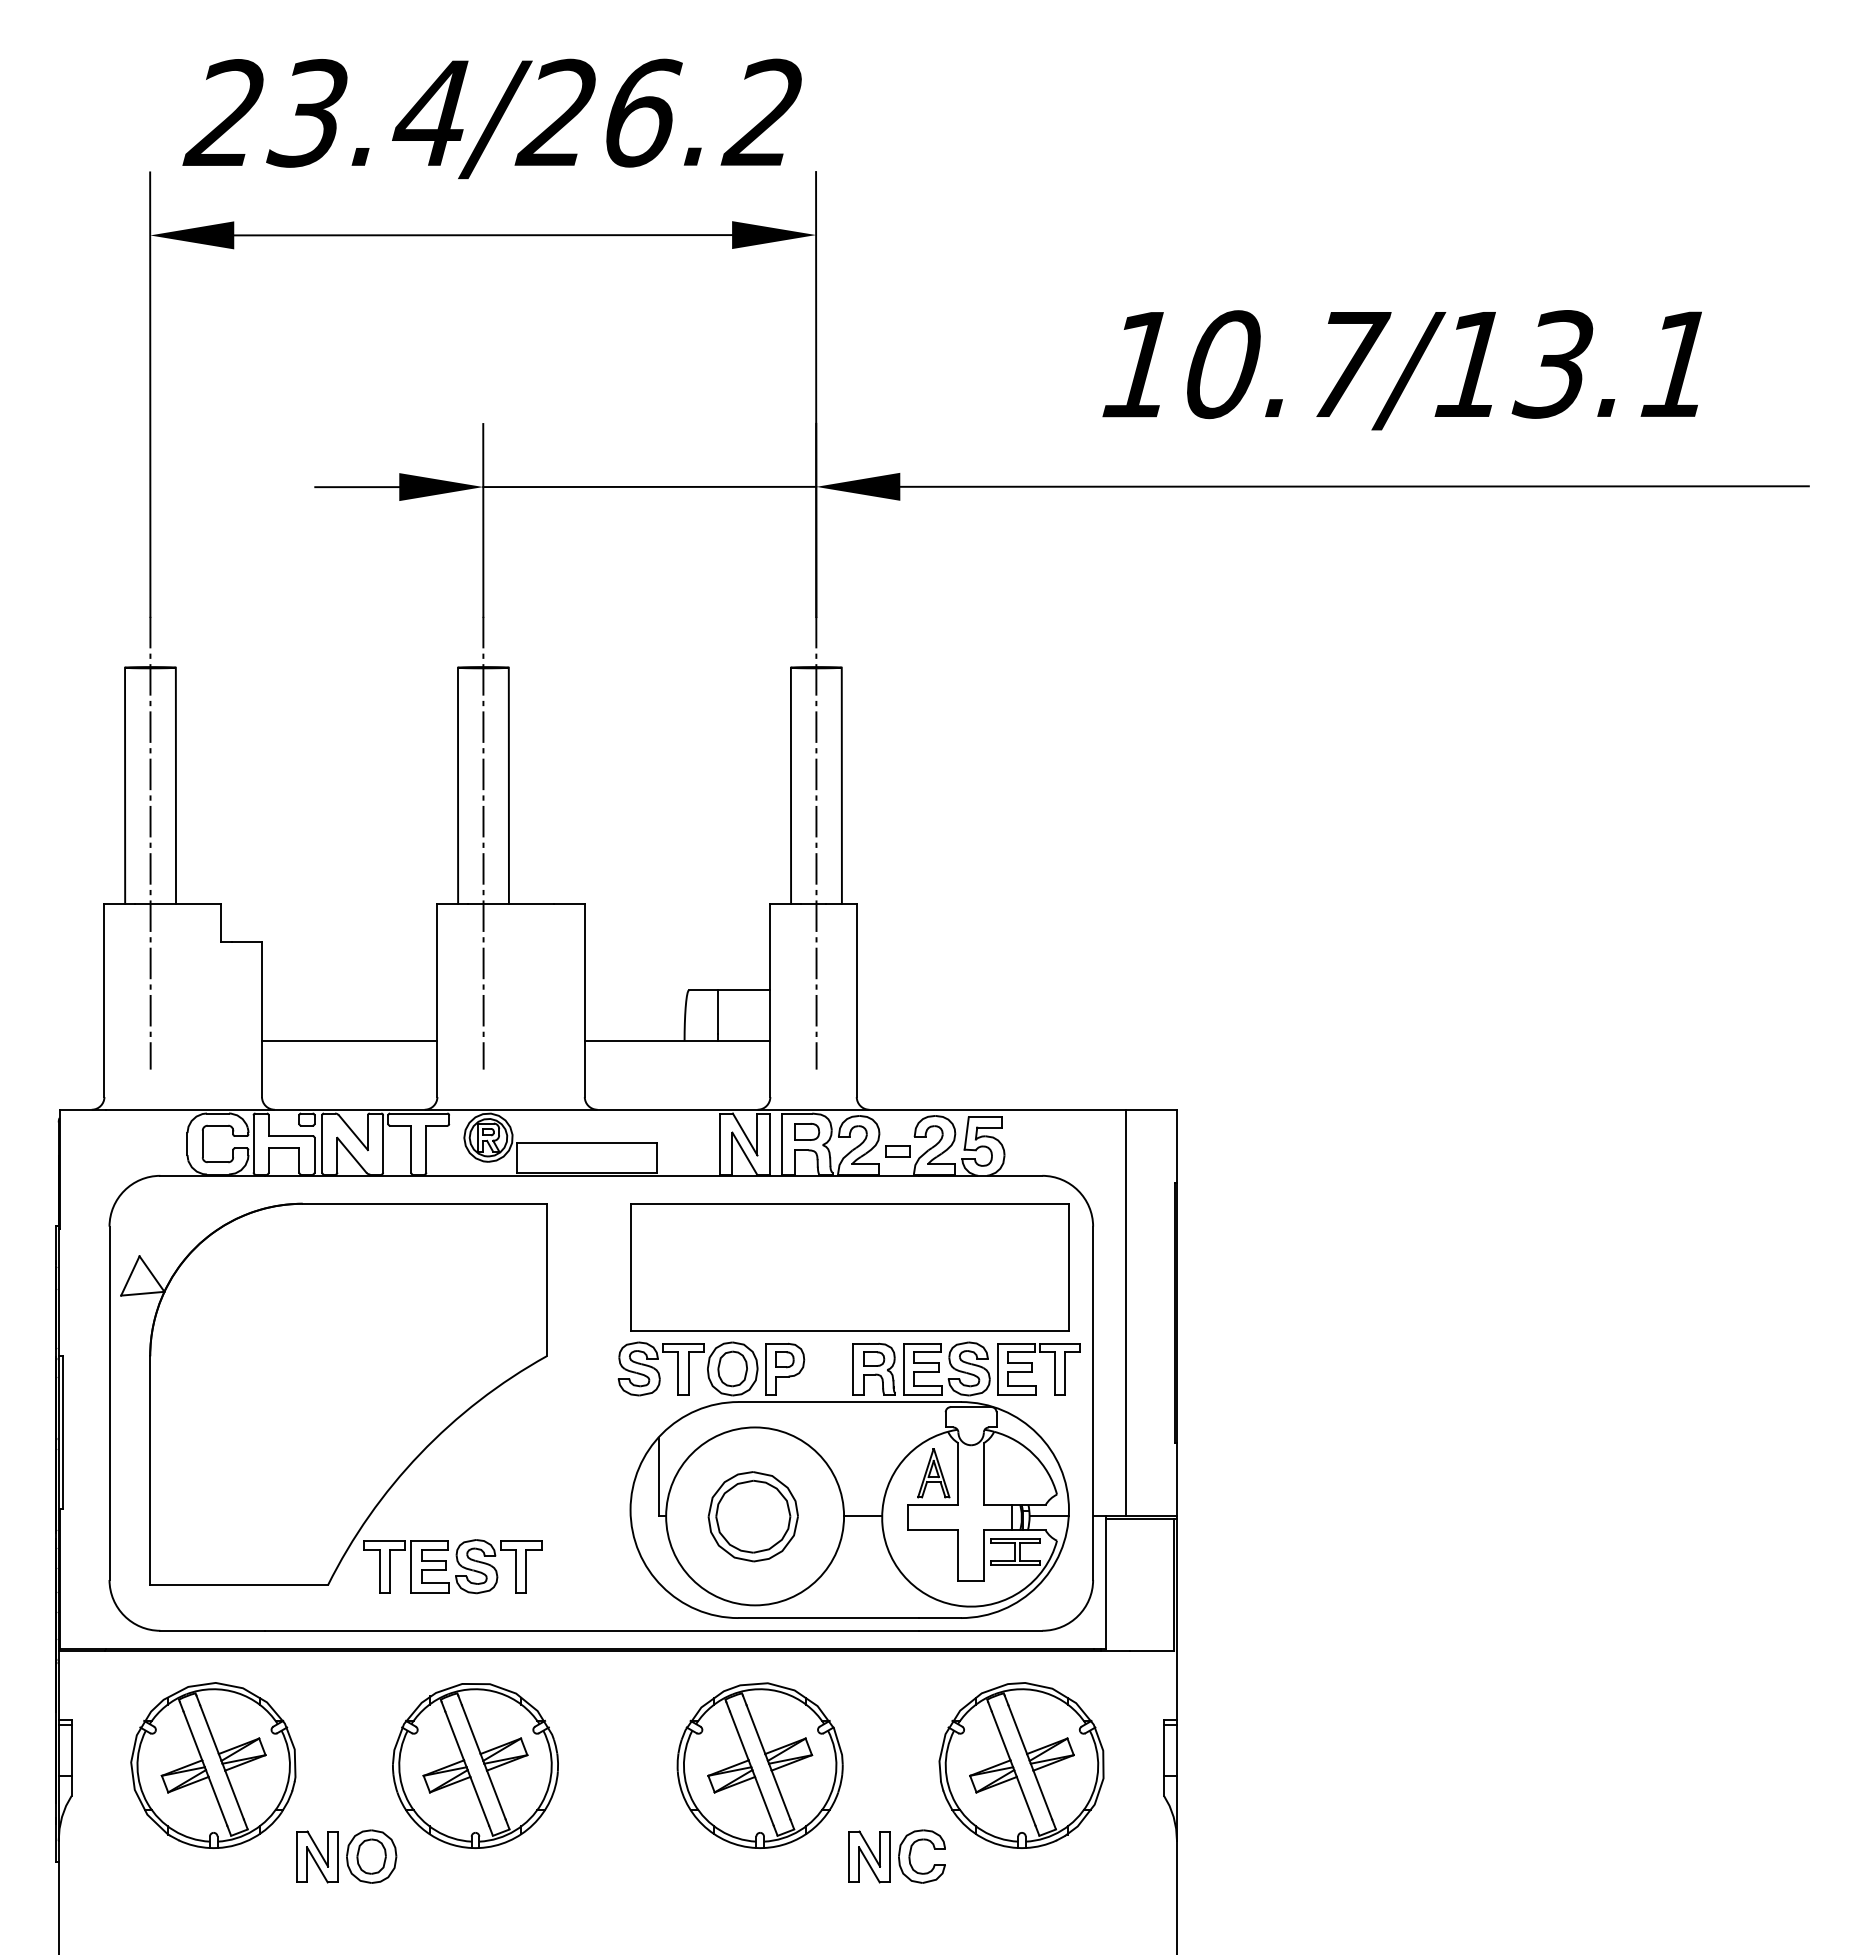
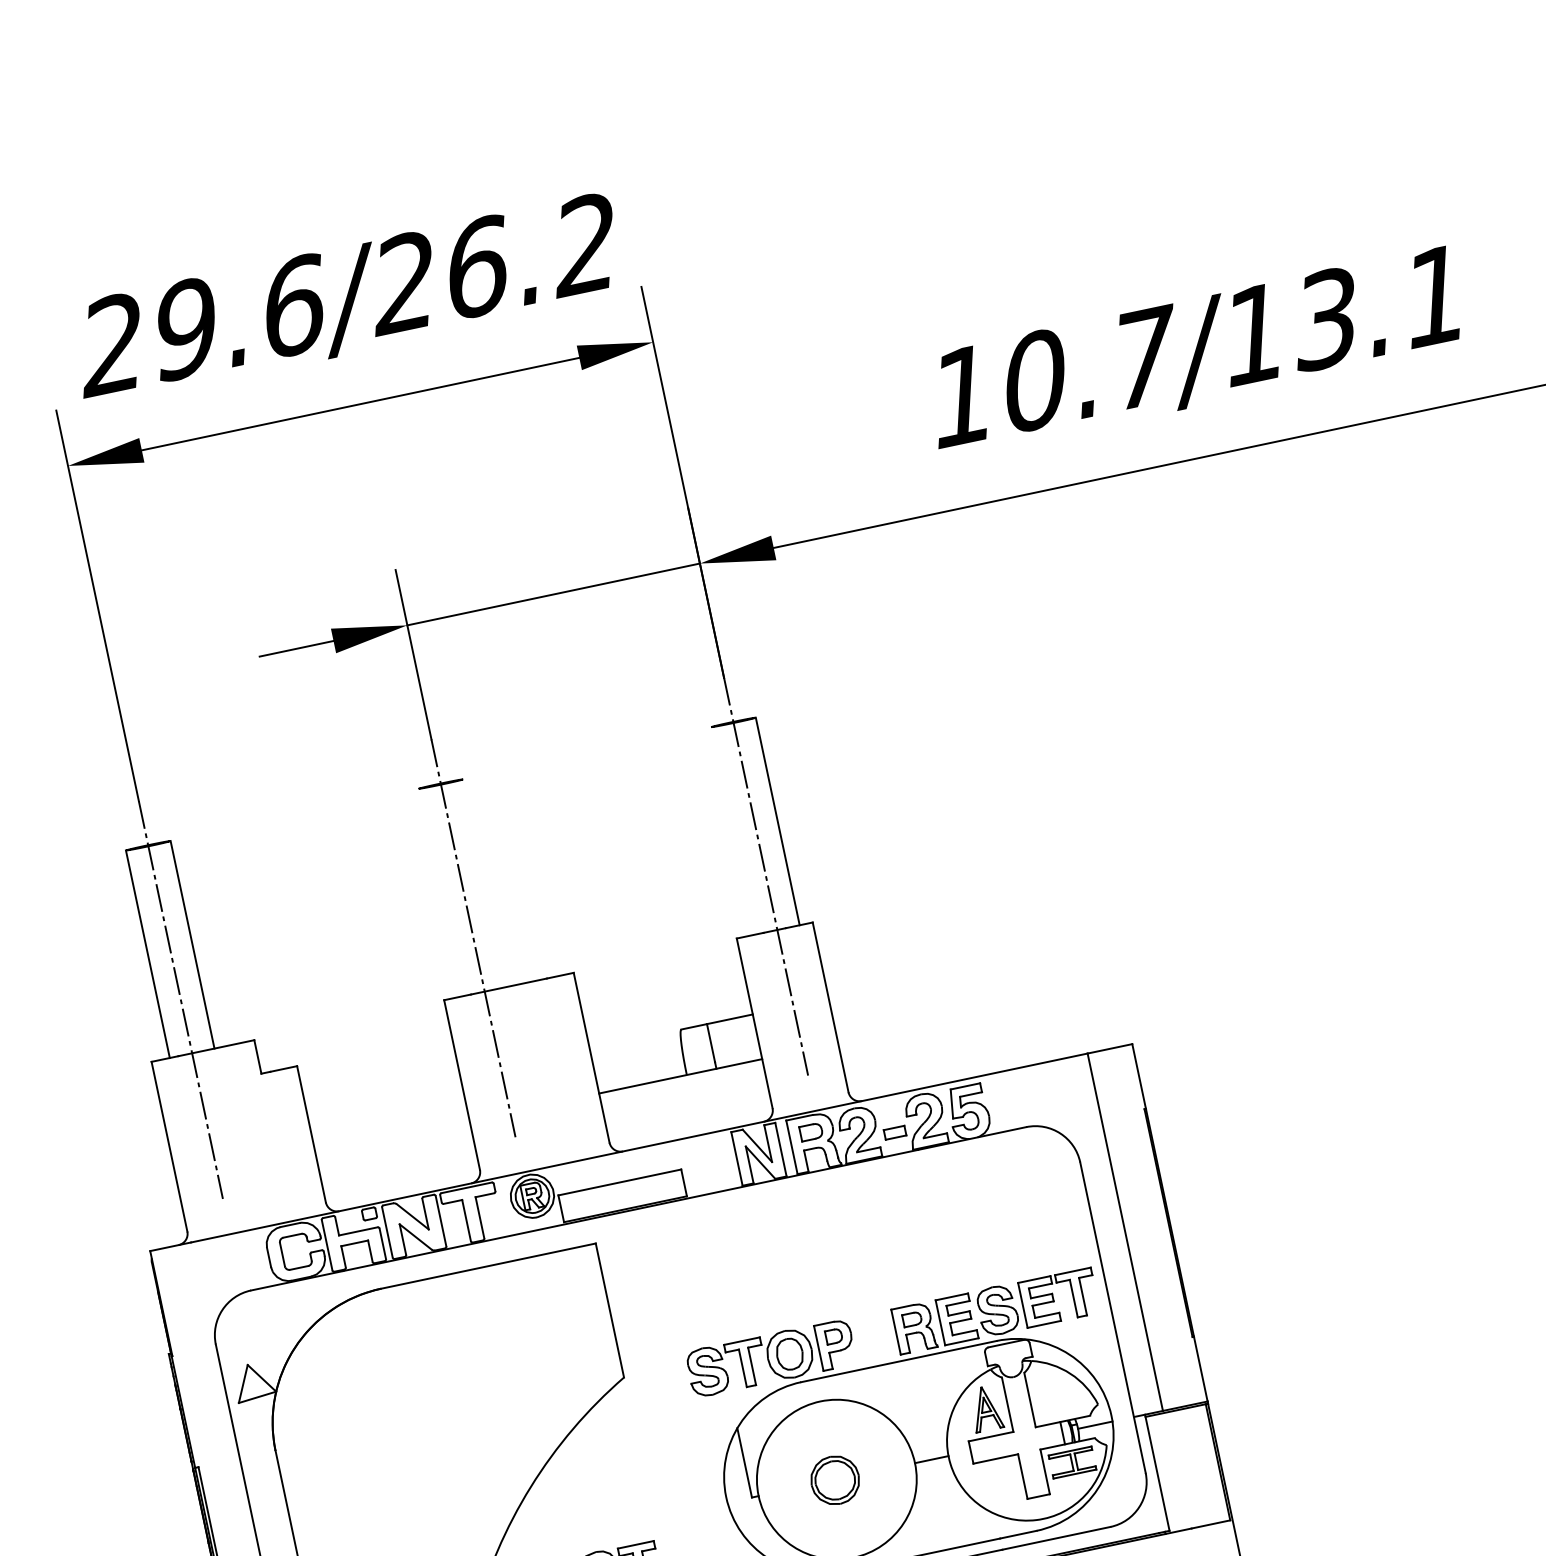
text: (370, 112) -> (238, 317), 23.4/26.2 -> 29.6/26.2
line: (457, 785) -> (439, 892), removed
line: (508, 785) -> (484, 882), removed
line: (790, 785) -> (732, 830), removed
line: (349, 1041) -> (392, 1137), removed
part: (849, 1267) -> (873, 1243), removed
part: (752, 1516) -> (834, 1480), size x0.6

